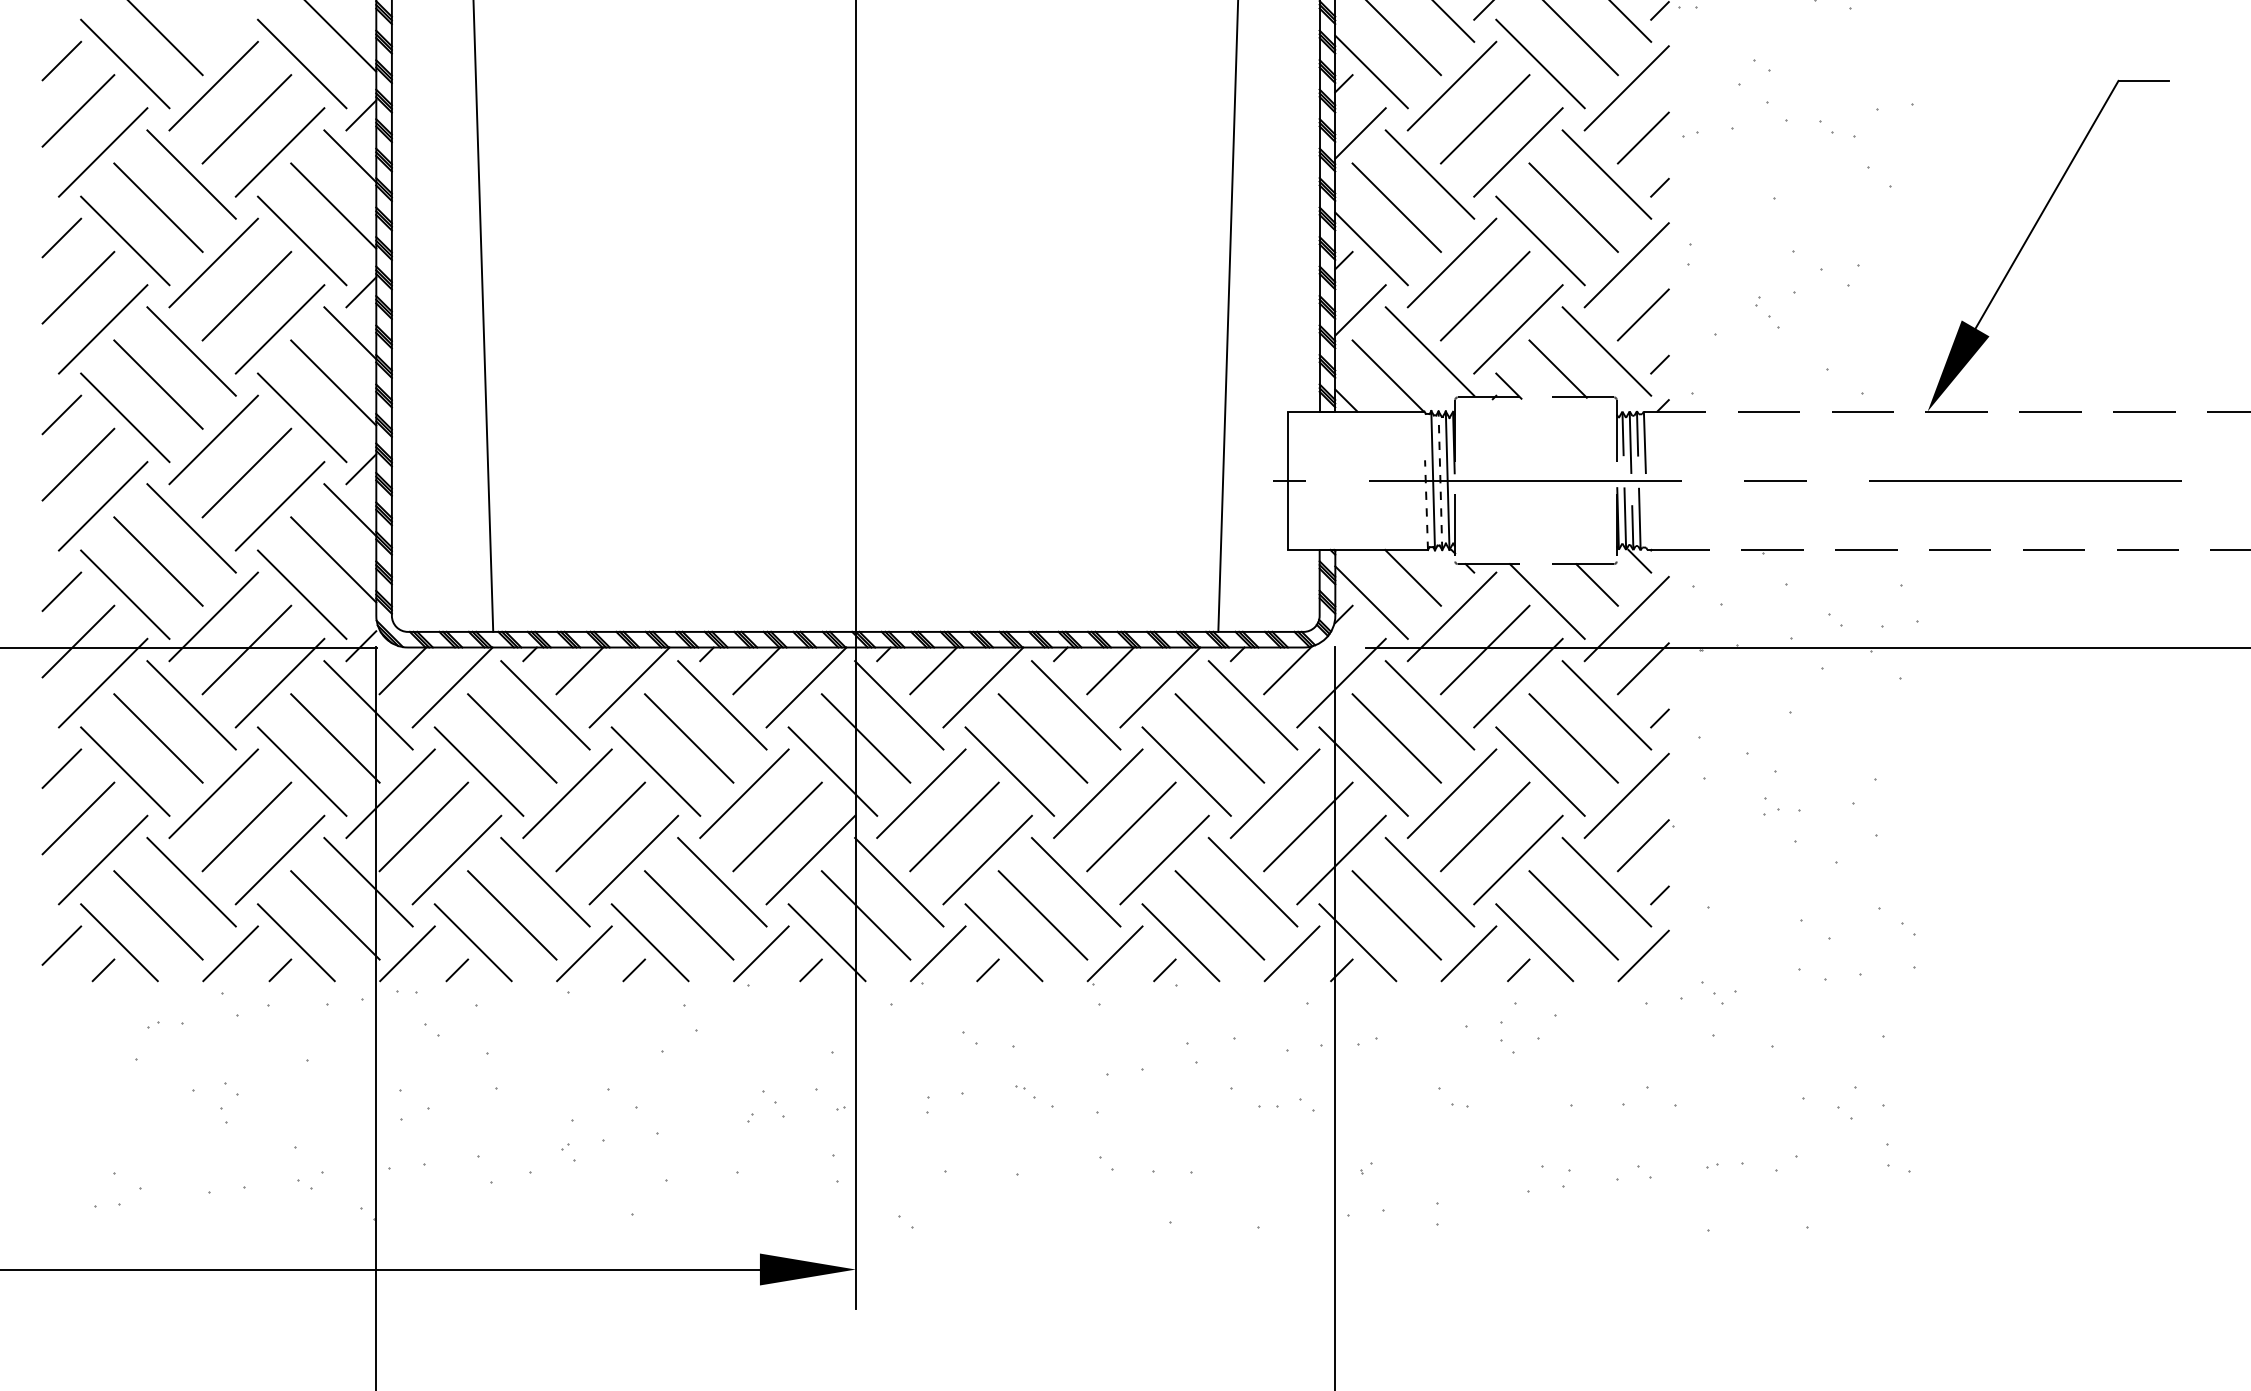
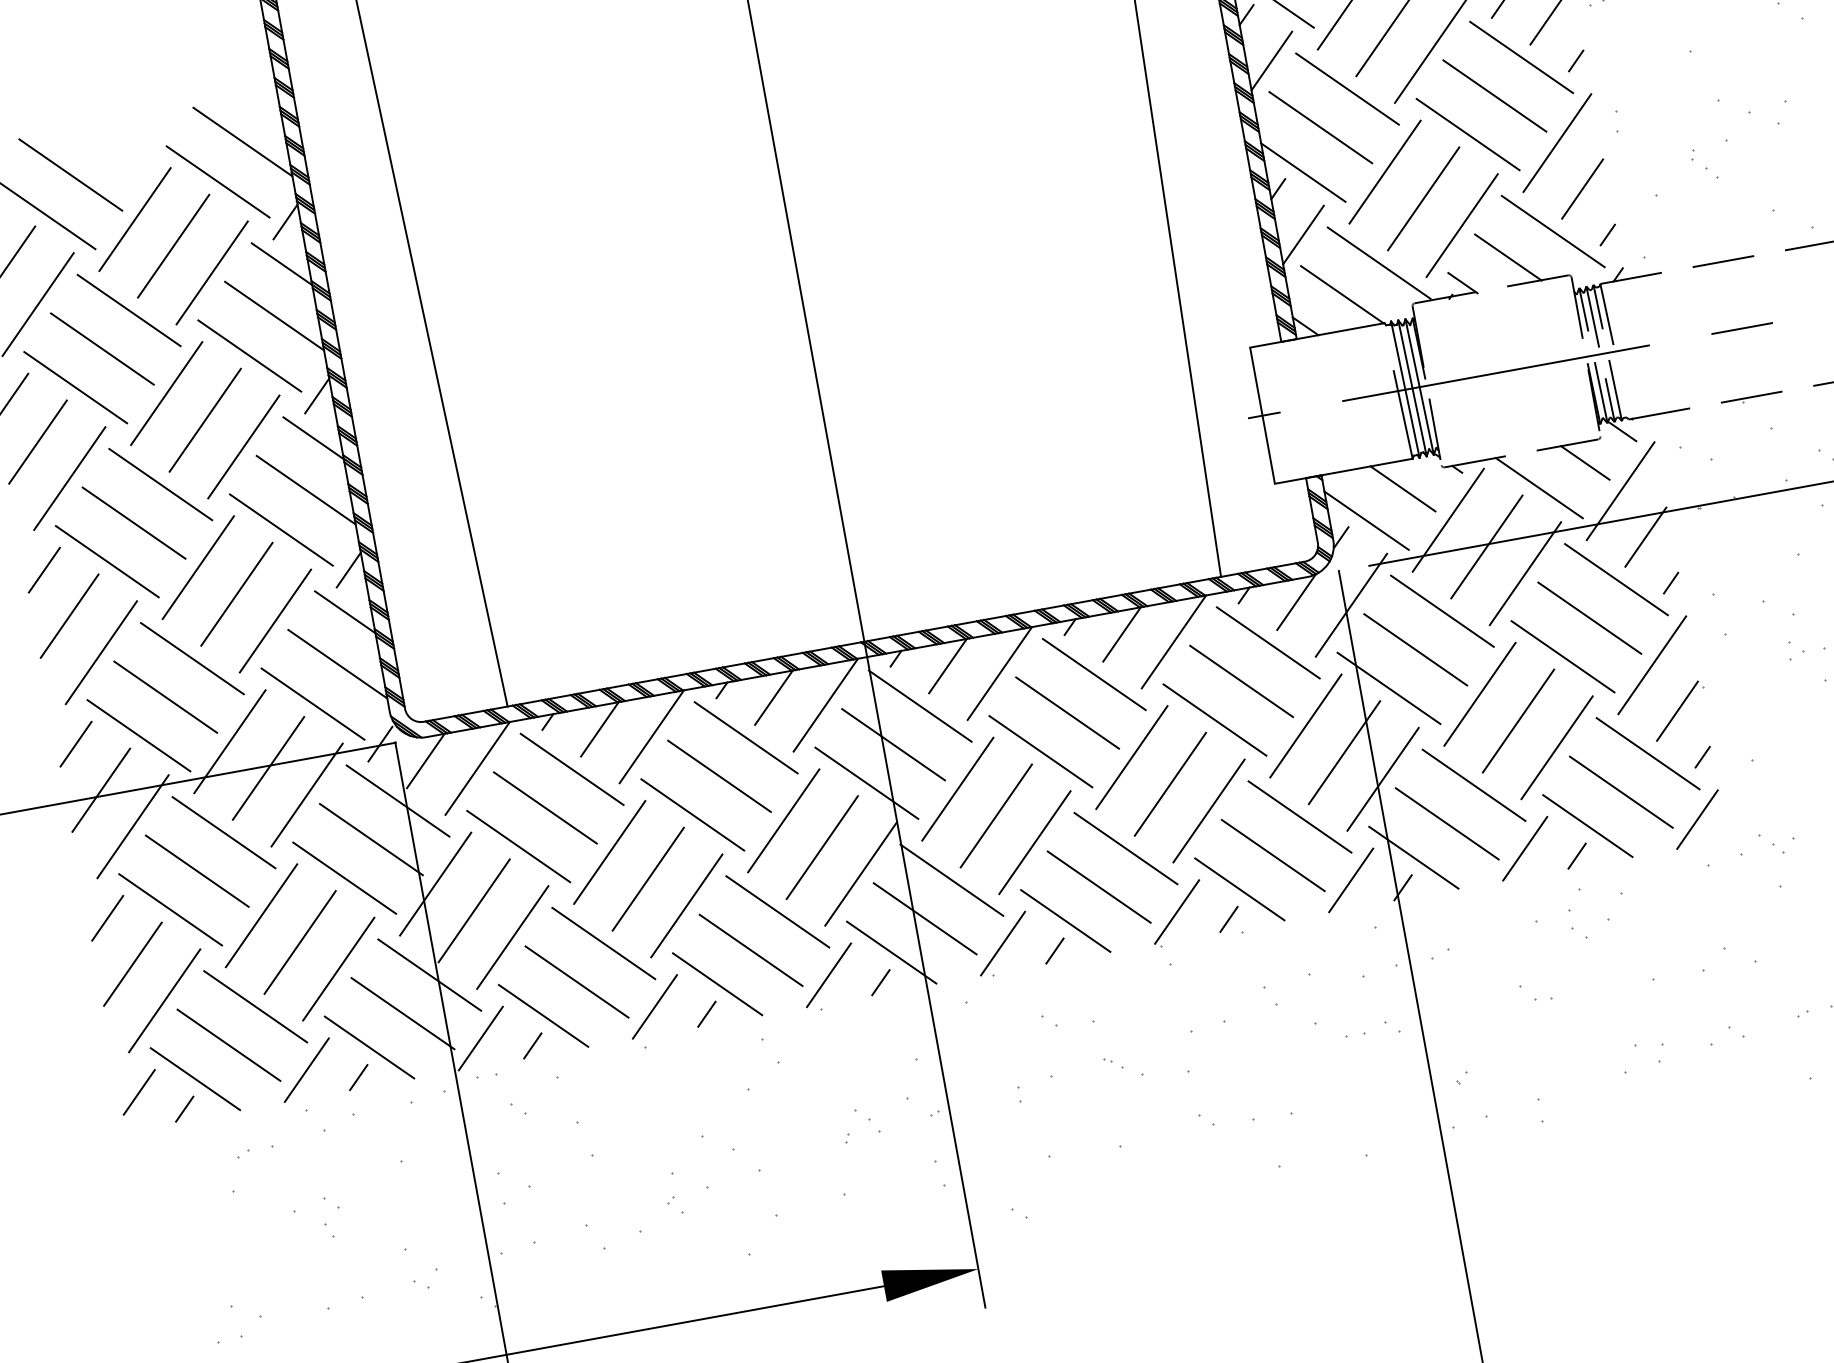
line: (1440, 480) -> (1412, 388), dashed -> solid
line: (1426, 505) -> (1403, 415), dashed -> solid

